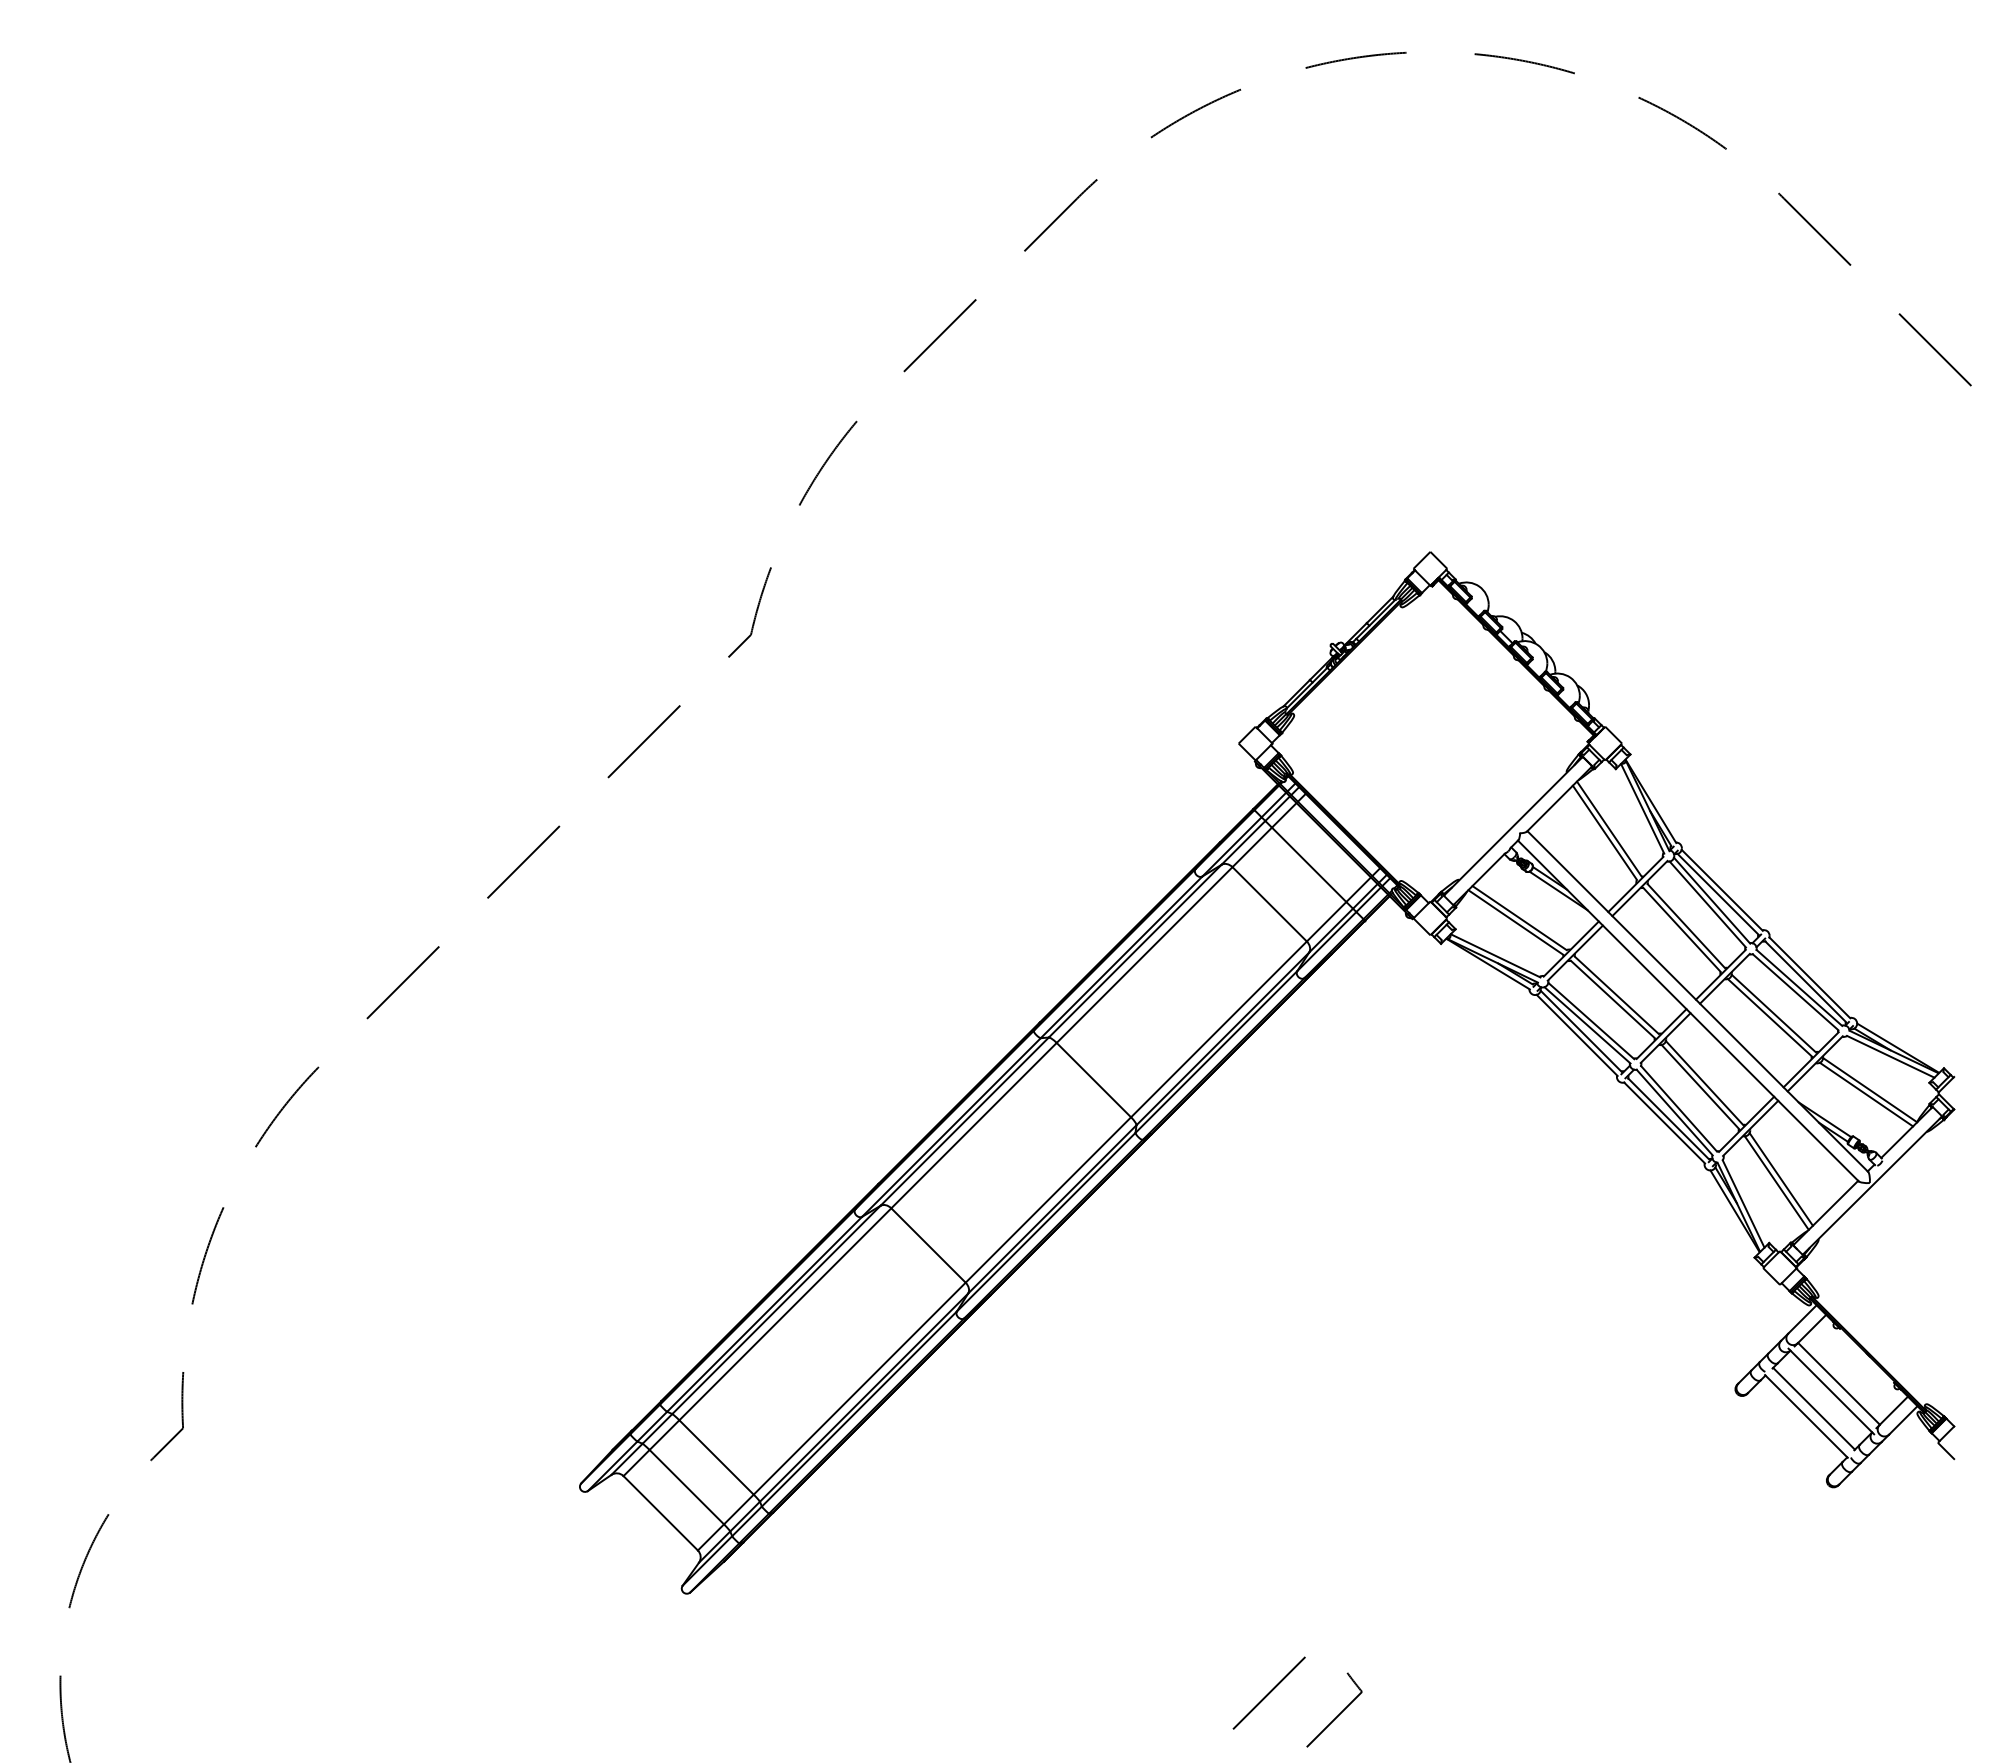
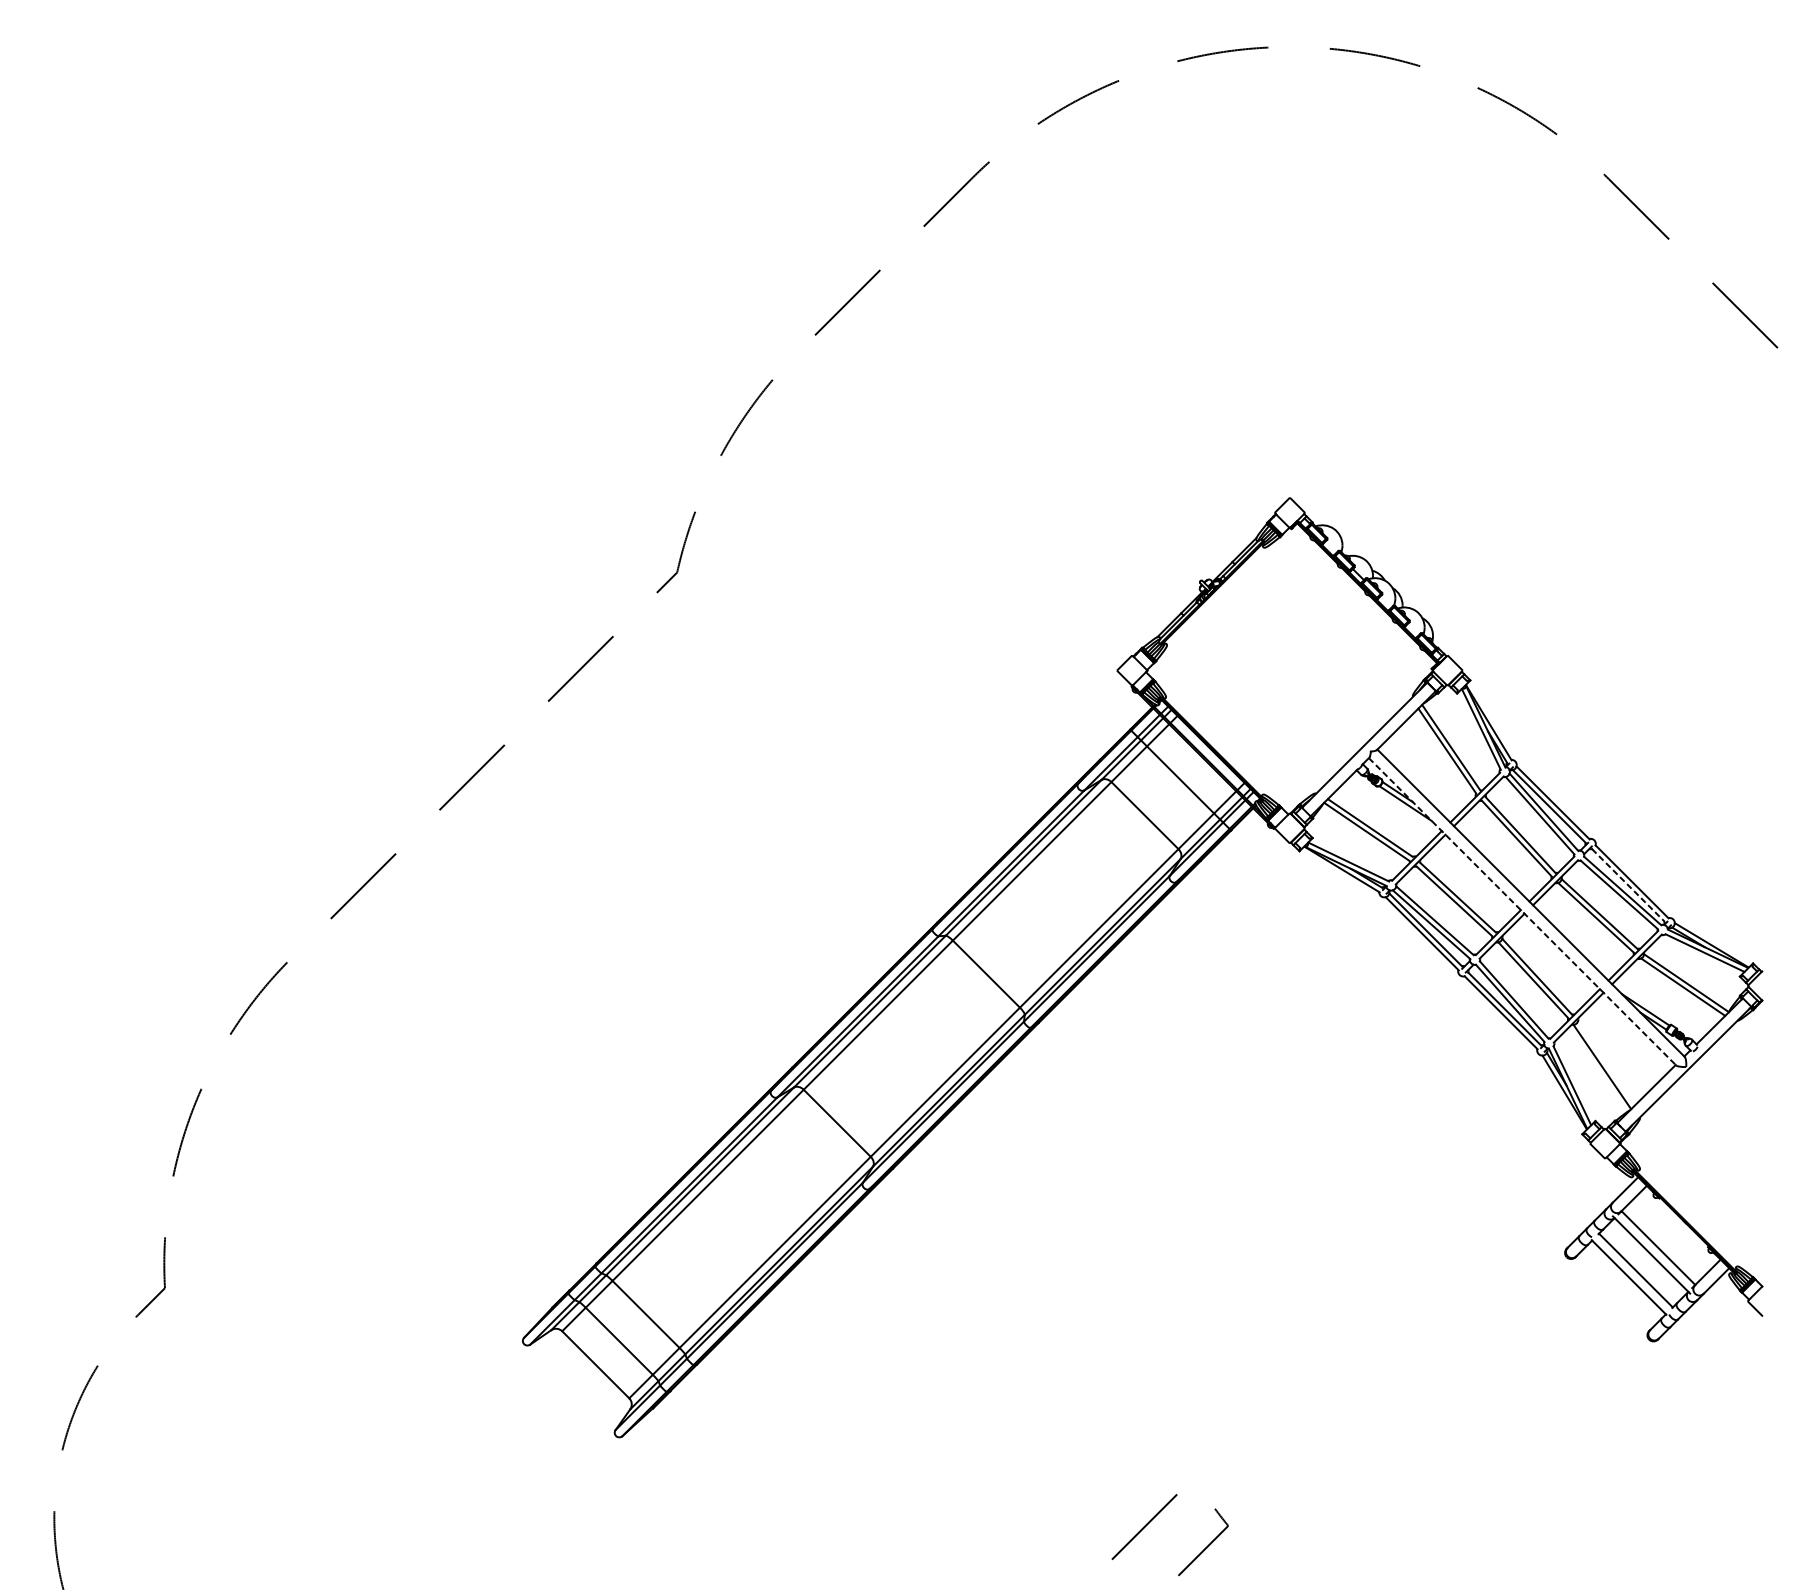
line: (1806, 982) -> (1629, 886), solid -> dashed
line: (1688, 1011) -> (1522, 912), solid -> dashed
line: (1780, 1179) -> (1605, 1063), removed

